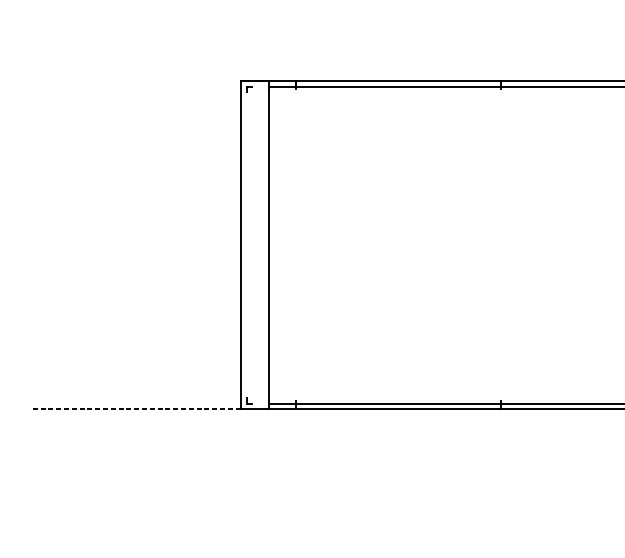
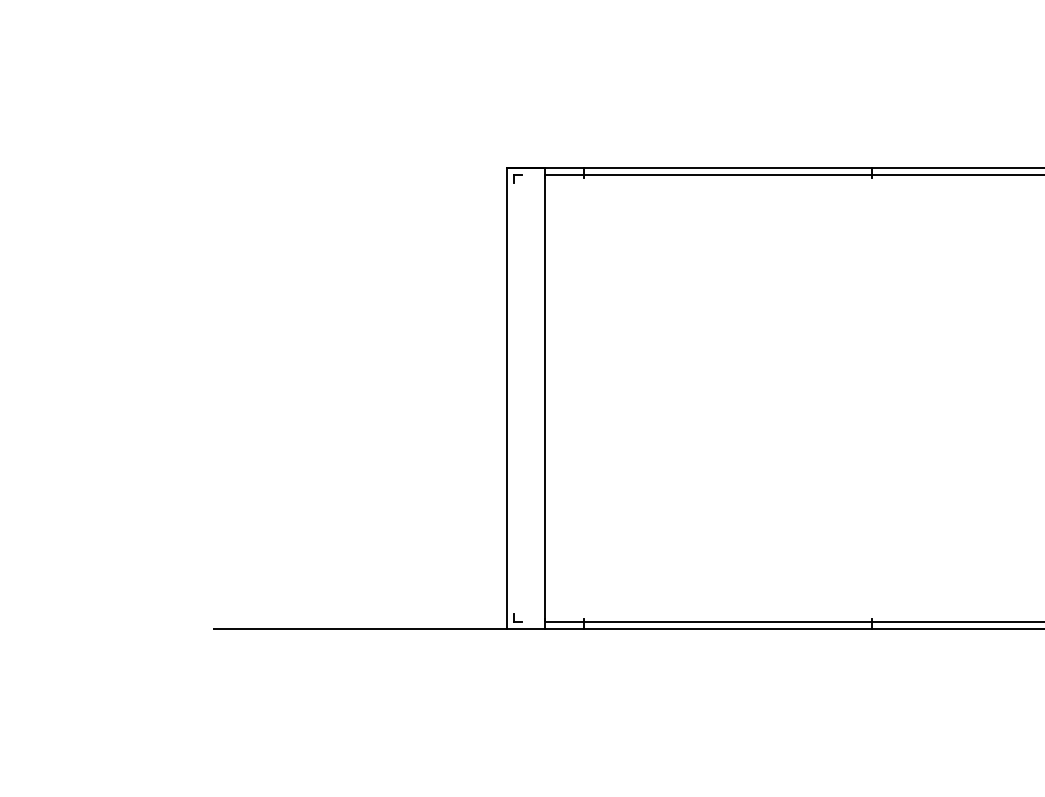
line: (136, 409) -> (359, 629), dashed -> solid

